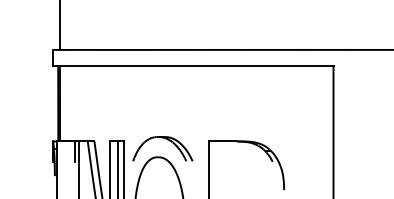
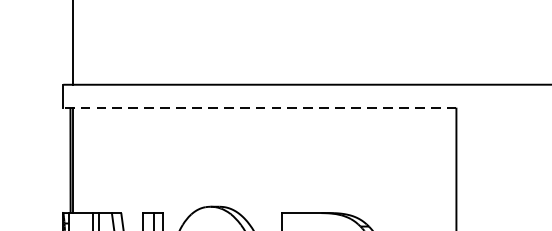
line: (192, 66) -> (258, 107), solid -> dashed

